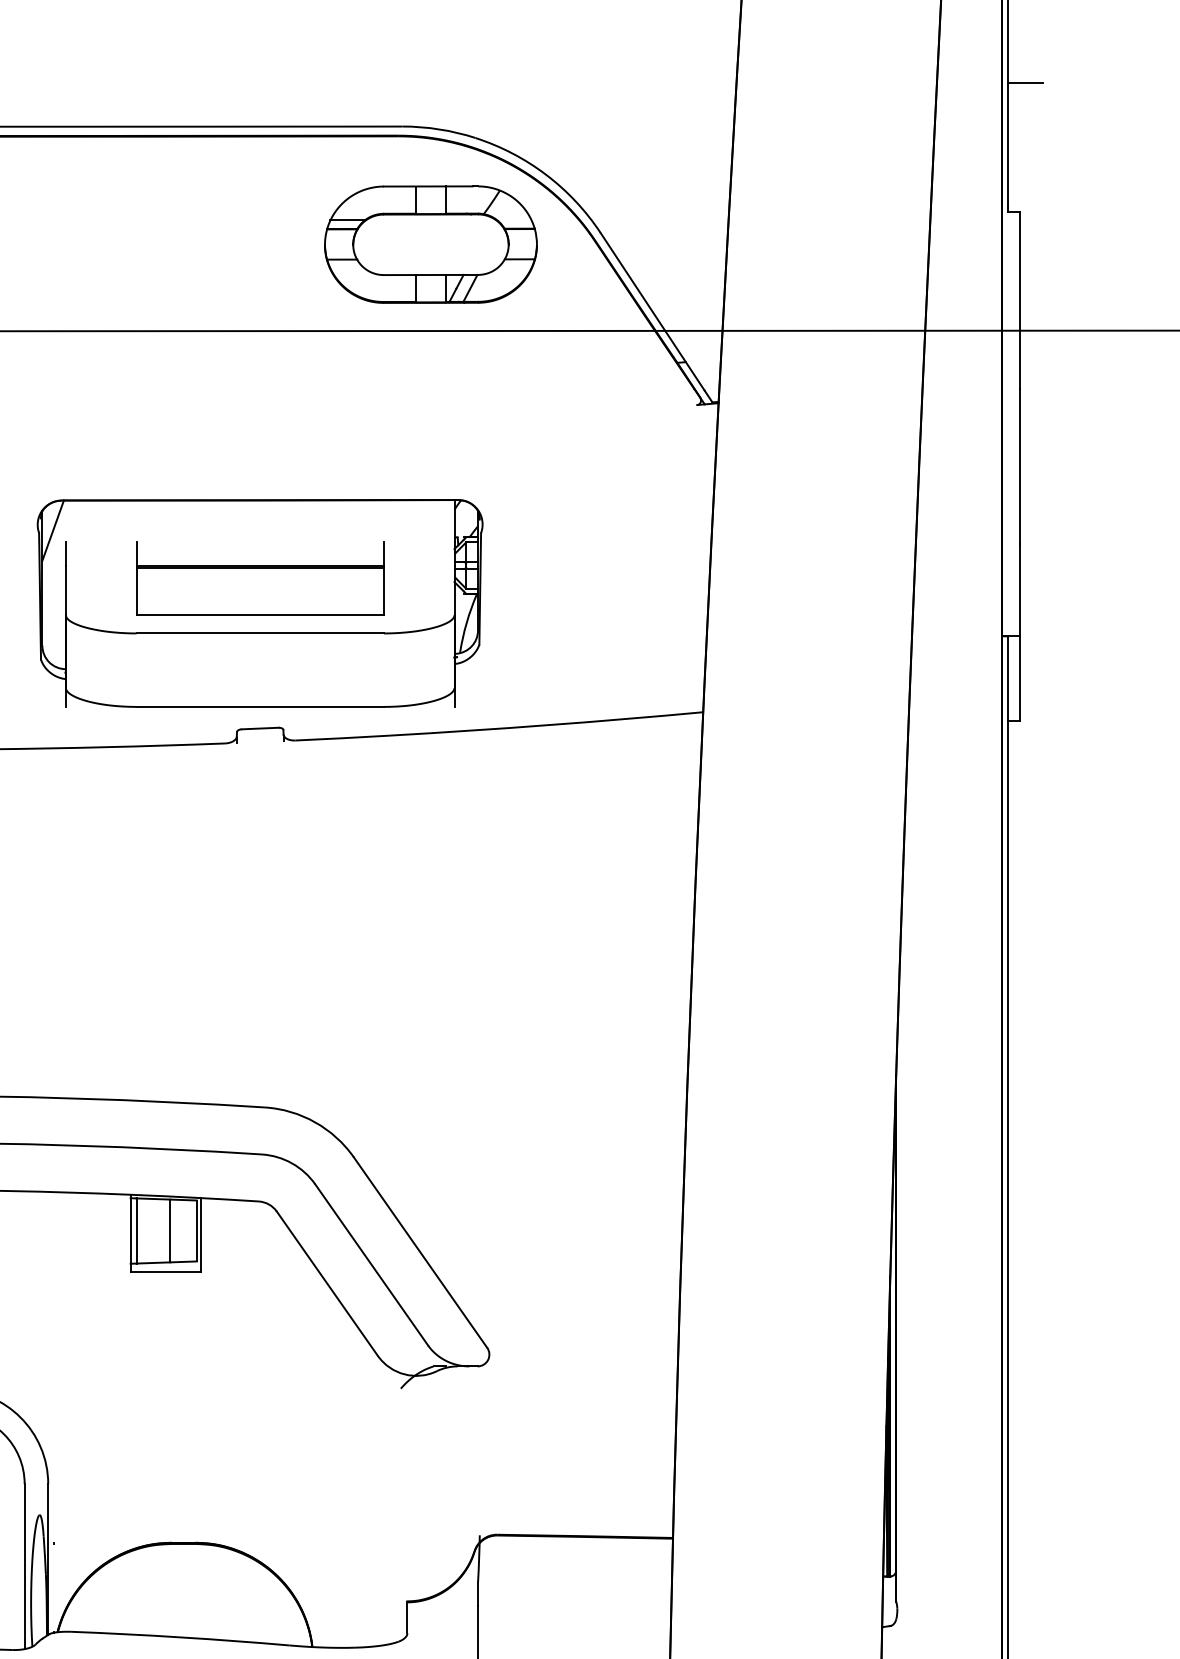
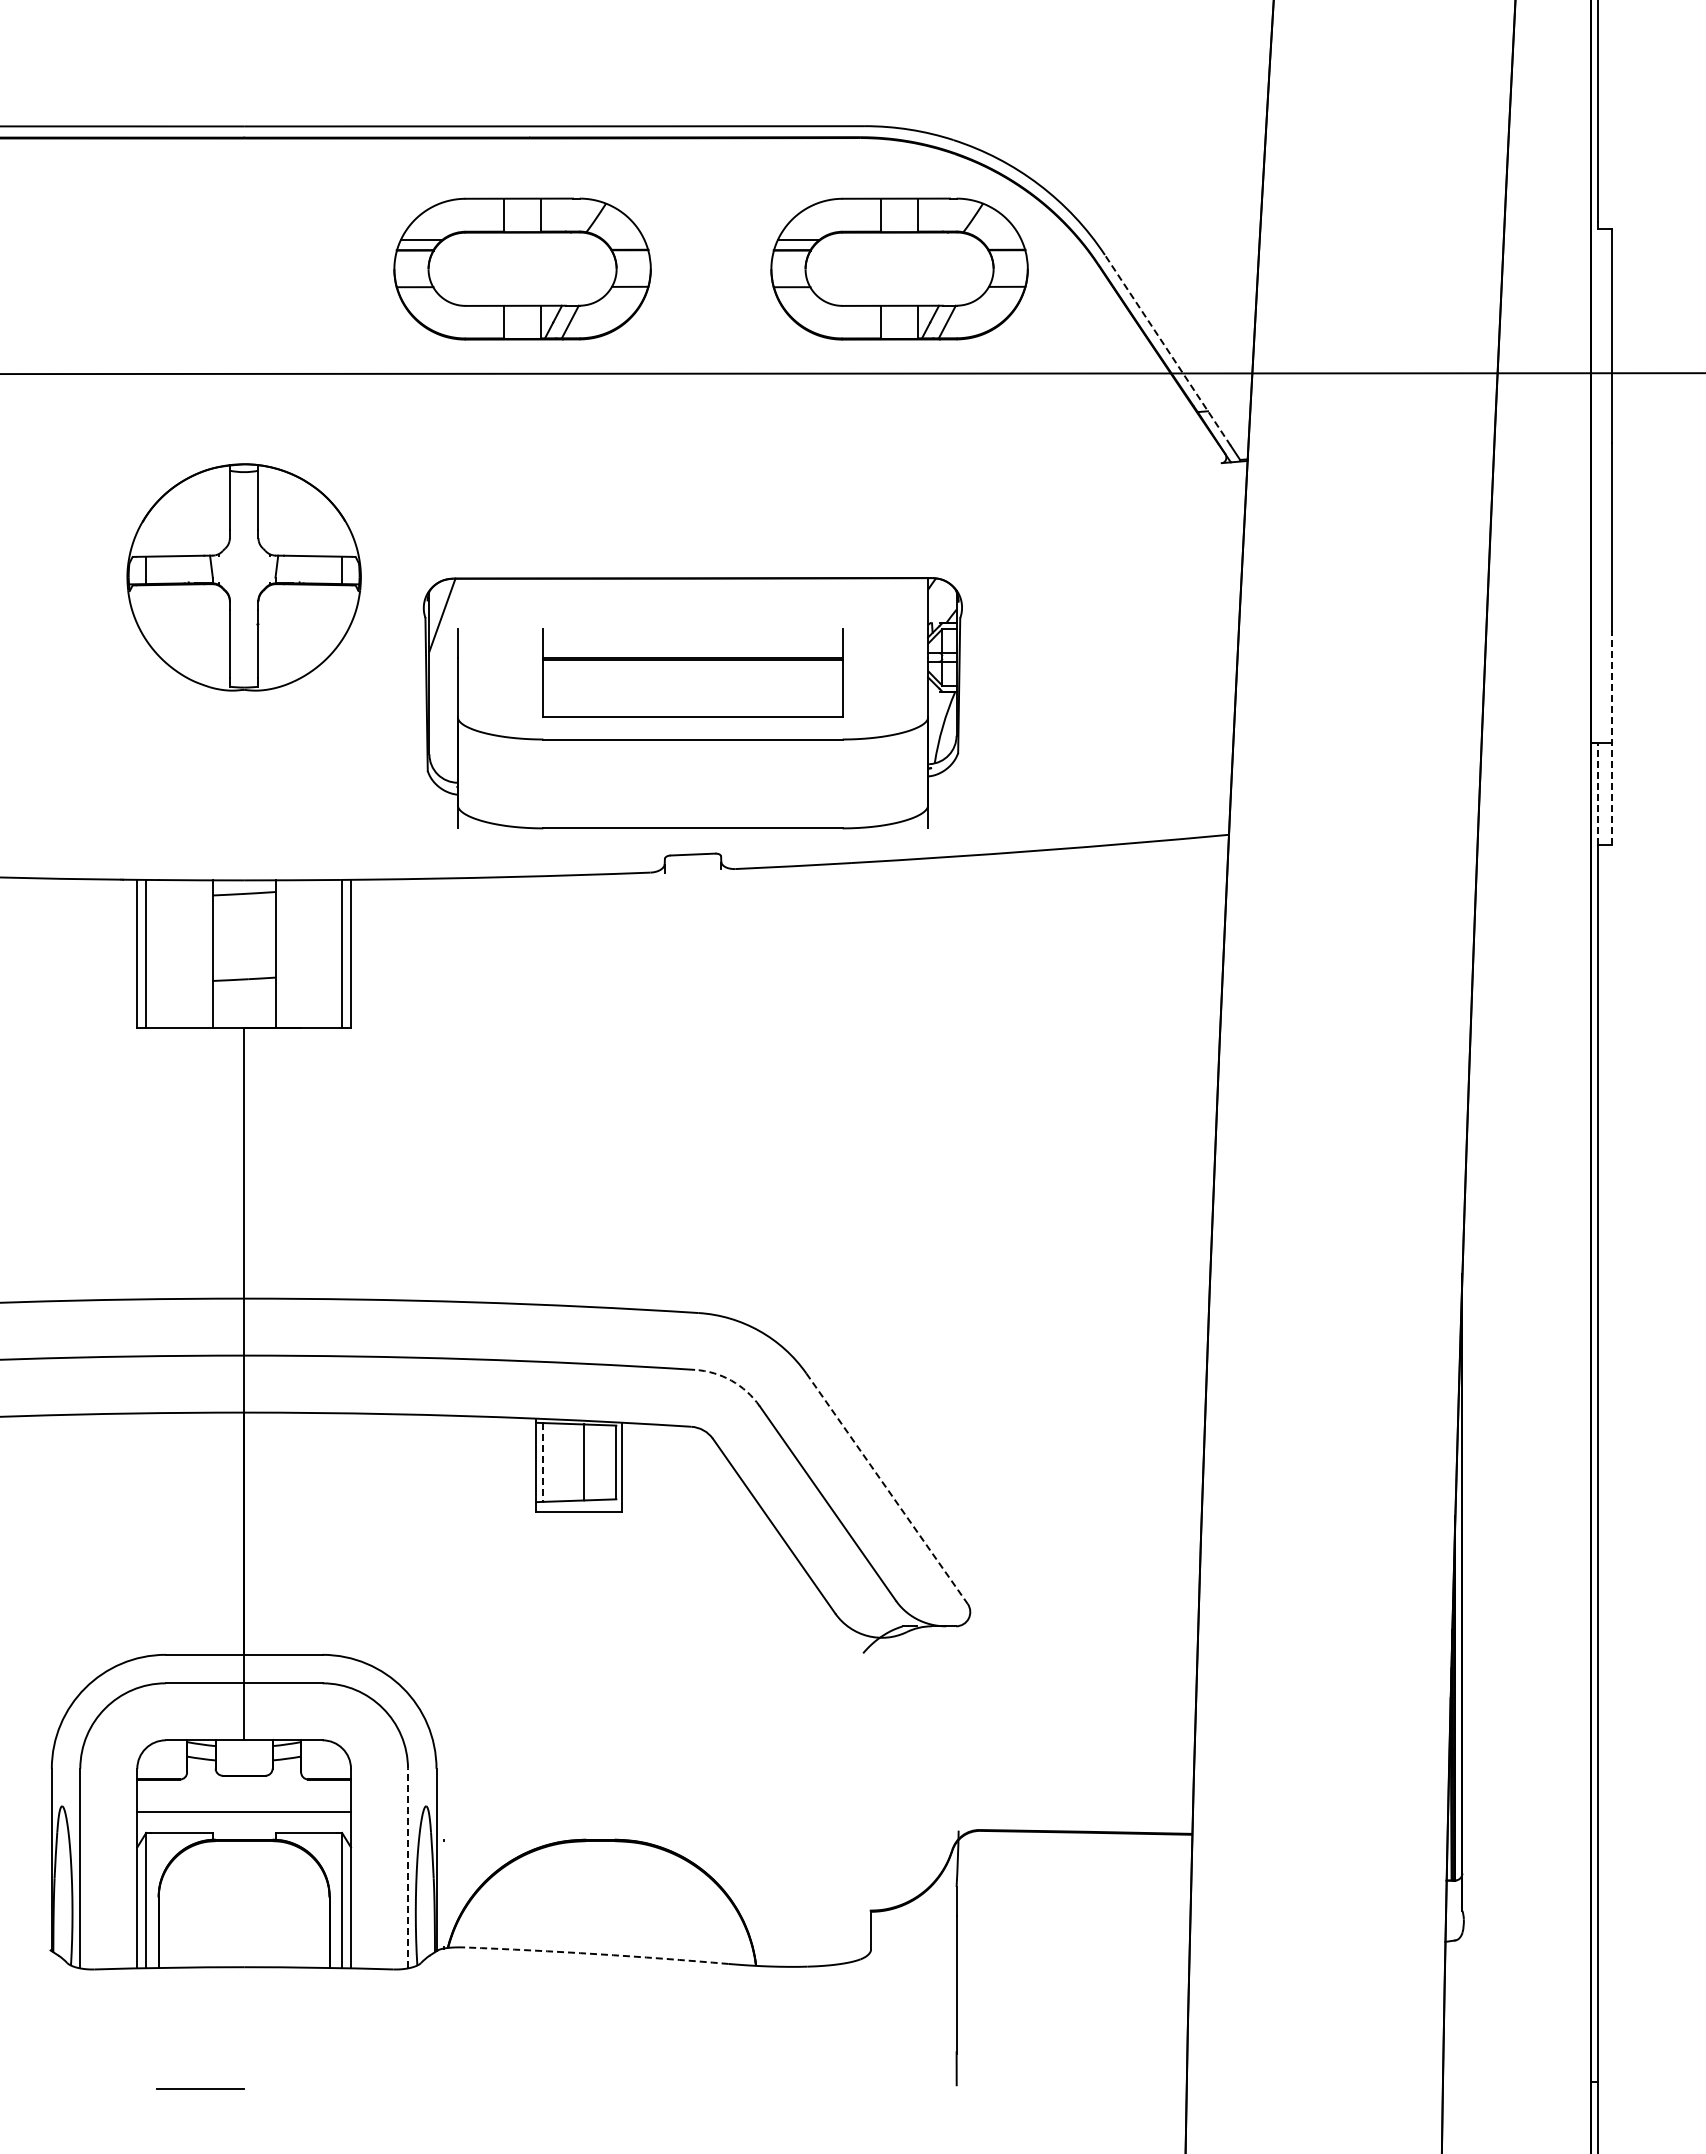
line: (1025, 82) -> (1618, 73), removed
part: (119, 244) -> (522, 268), added
line: (652, 311) -> (1167, 349), solid -> dashed
line: (1020, 631) -> (1612, 737), solid -> dashed
line: (1007, 678) -> (1597, 793), solid -> dashed
arc: (292, 1163) -> (731, 1380), solid -> dashed
line: (136, 1231) -> (543, 1462), solid -> dashed
line: (420, 1252) -> (887, 1488), solid -> dashed
line: (25, 1566) -> (408, 1868), solid -> dashed
arc: (180, 1637) -> (596, 1954), solid -> dashed

